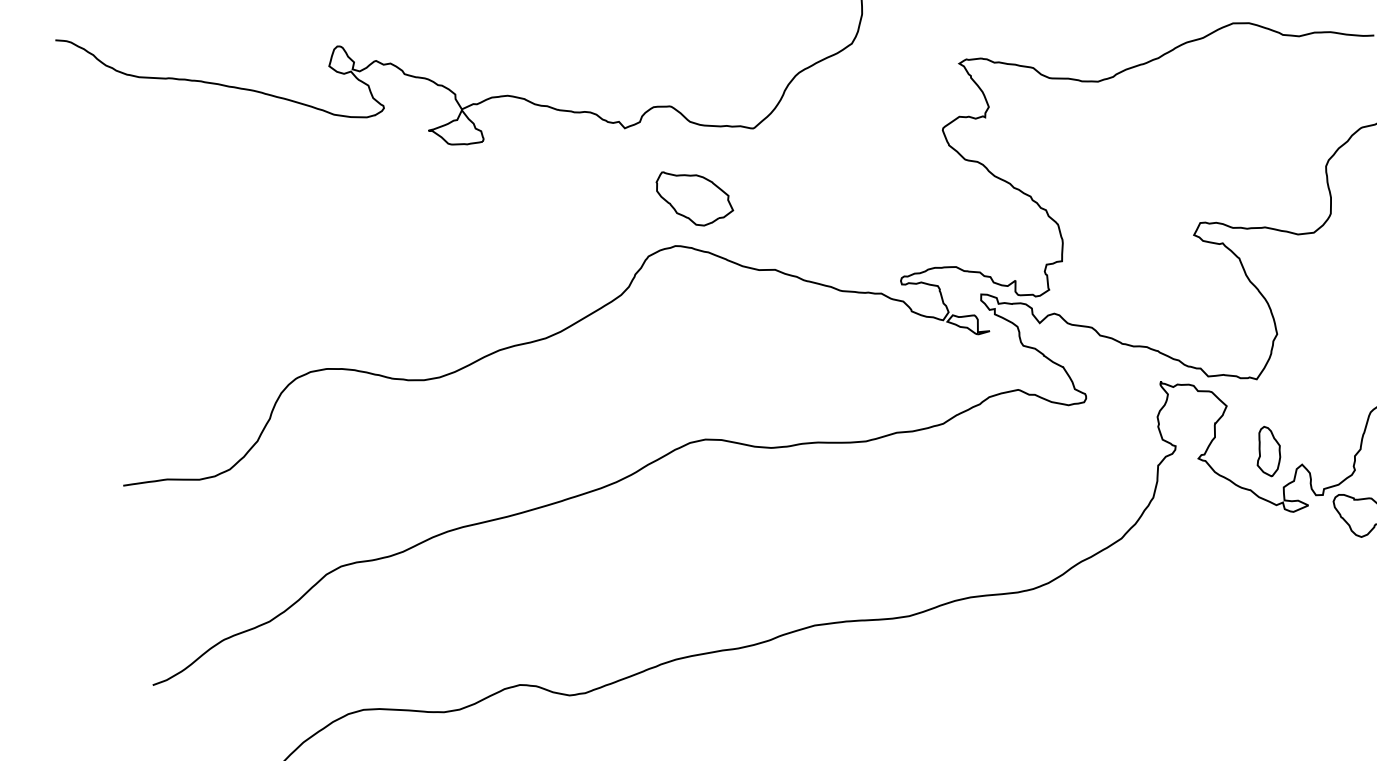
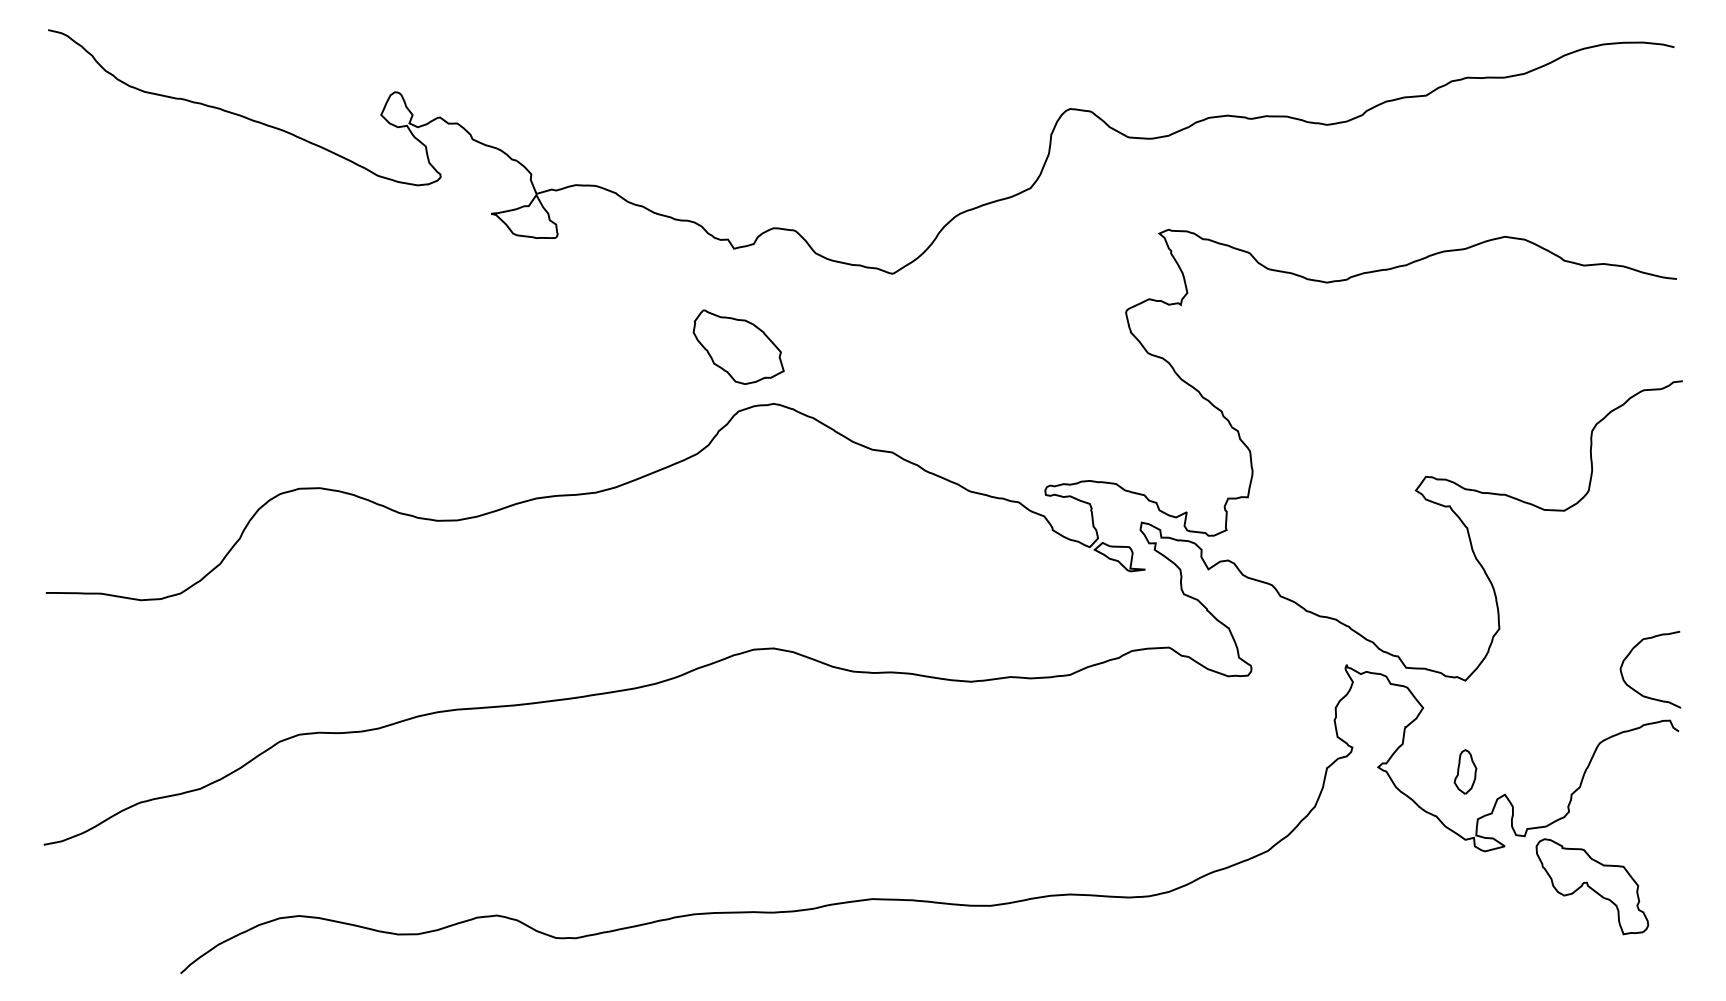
part: (694, 196) -> (738, 346), moved
part: (1268, 451) -> (1465, 771), size x0.7

